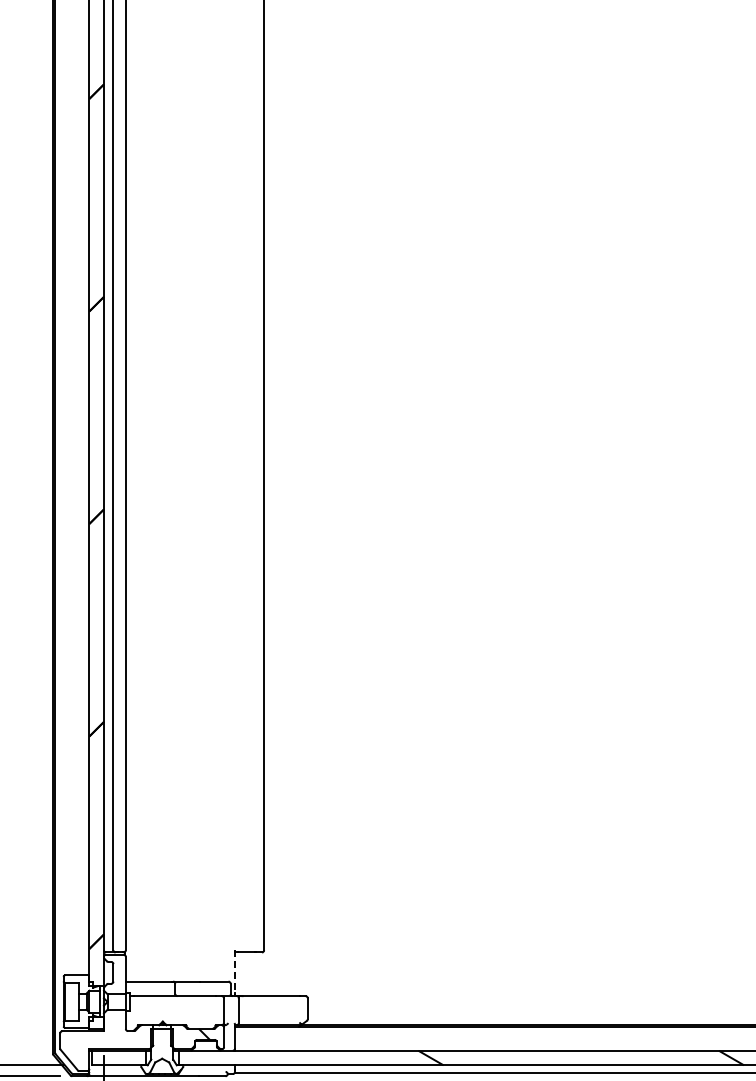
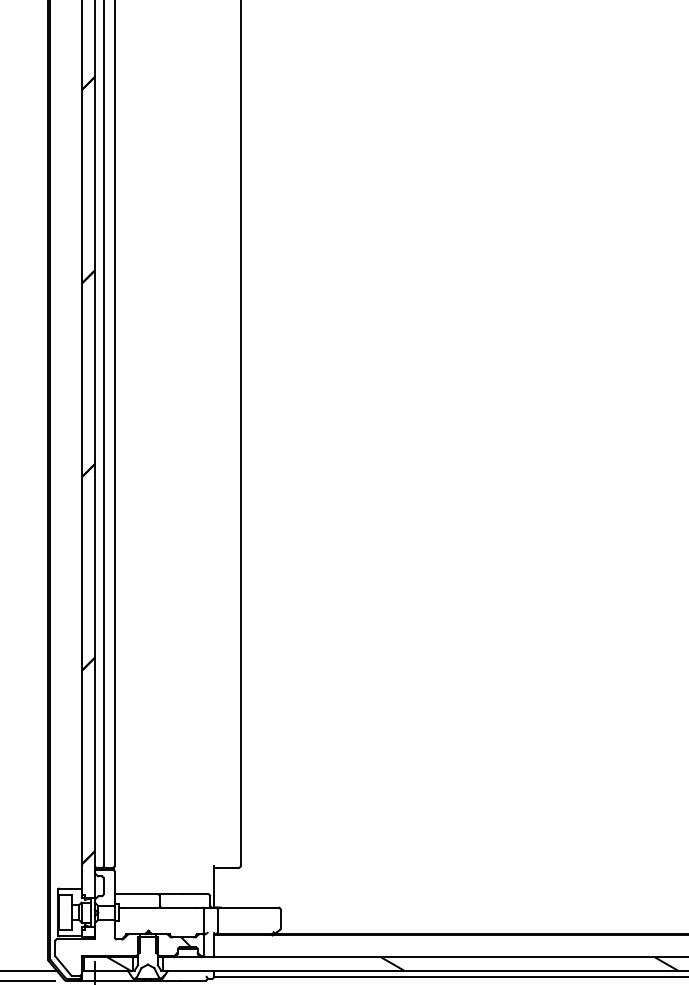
line: (235, 971) -> (214, 885), dashed -> solid
hatch: (130, 1057) -> (119, 963), added

